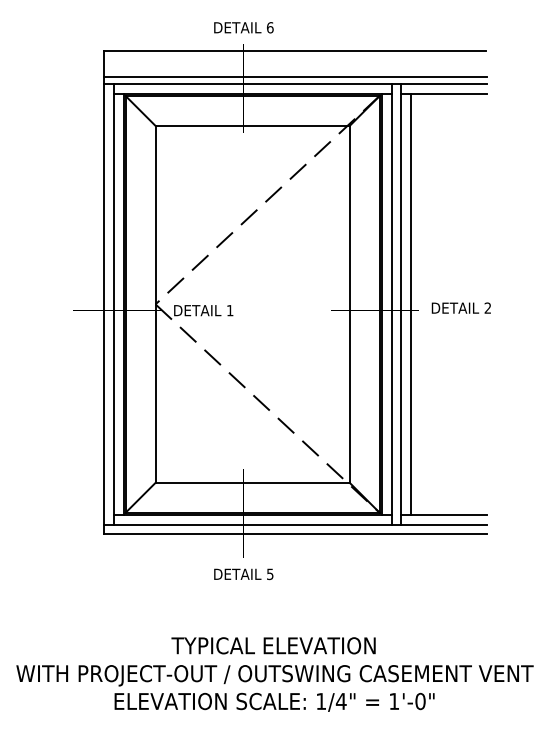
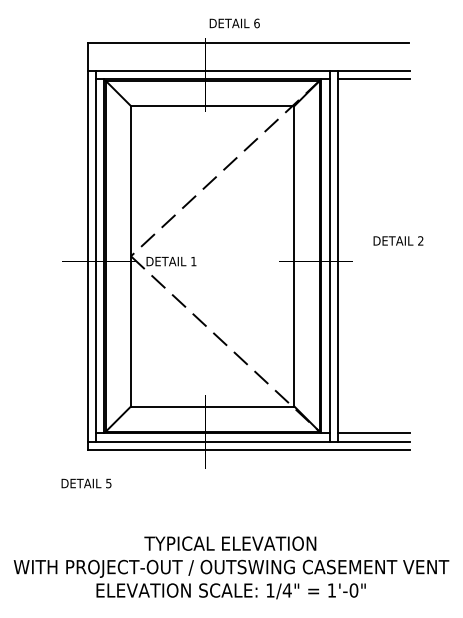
text: (243, 27) -> (234, 23), moved
line: (295, 77) -> (248, 65), removed
line: (411, 303) -> (346, 255), removed
text: (460, 307) -> (397, 240), moved
text: (243, 574) -> (86, 483), moved

